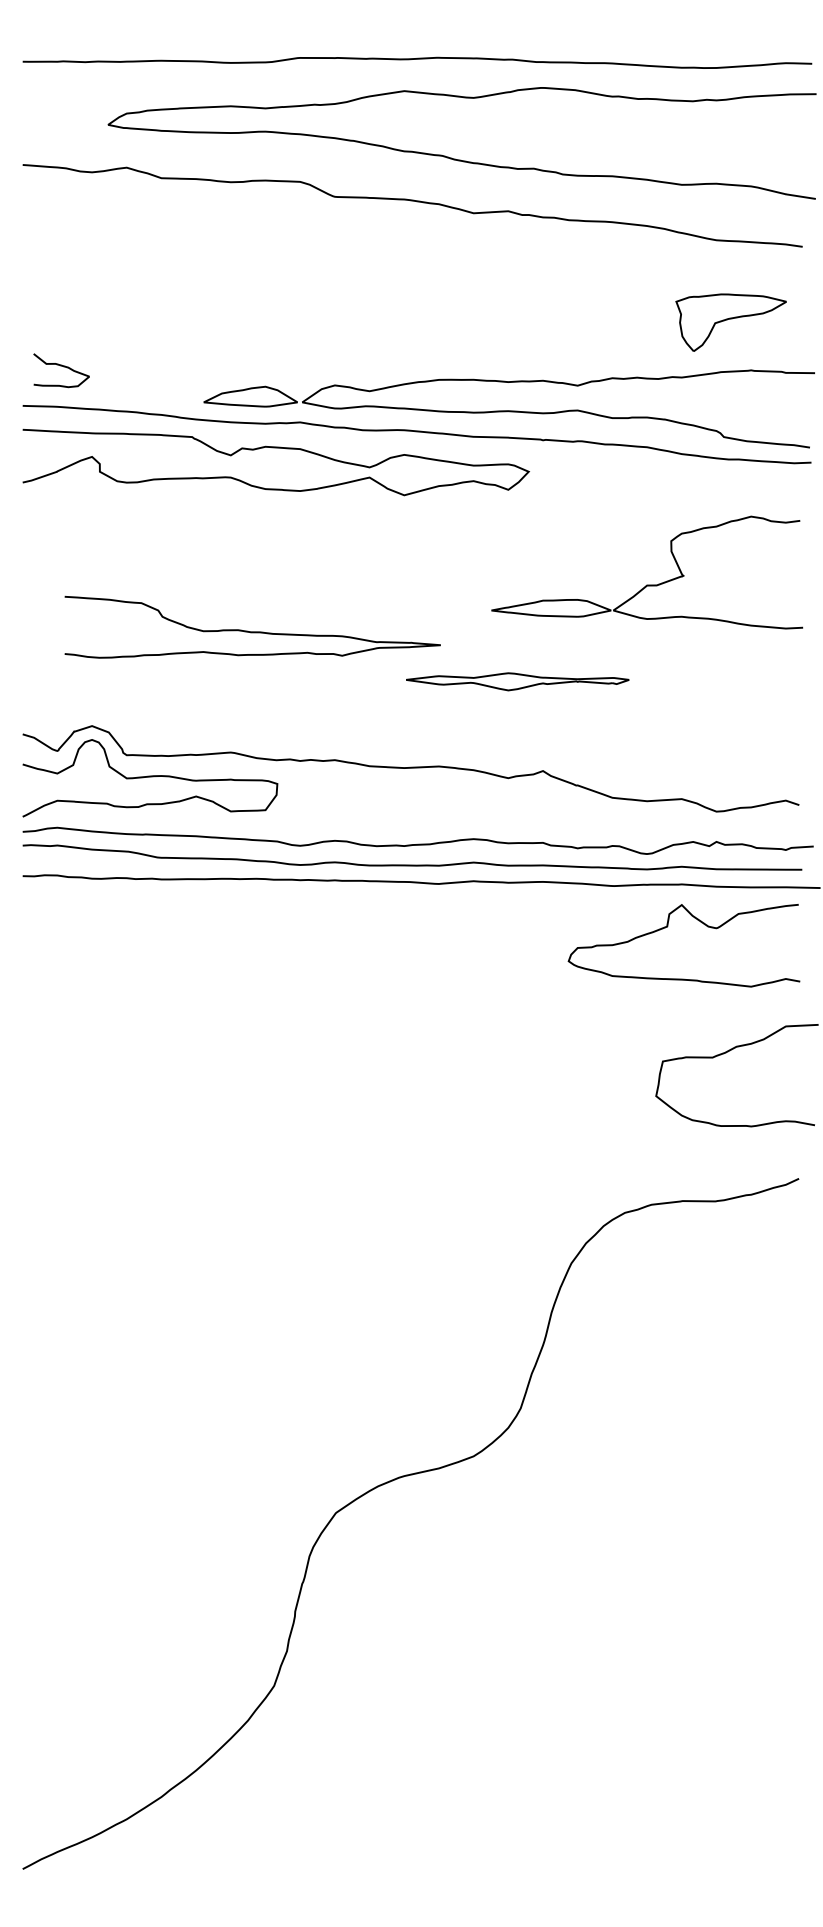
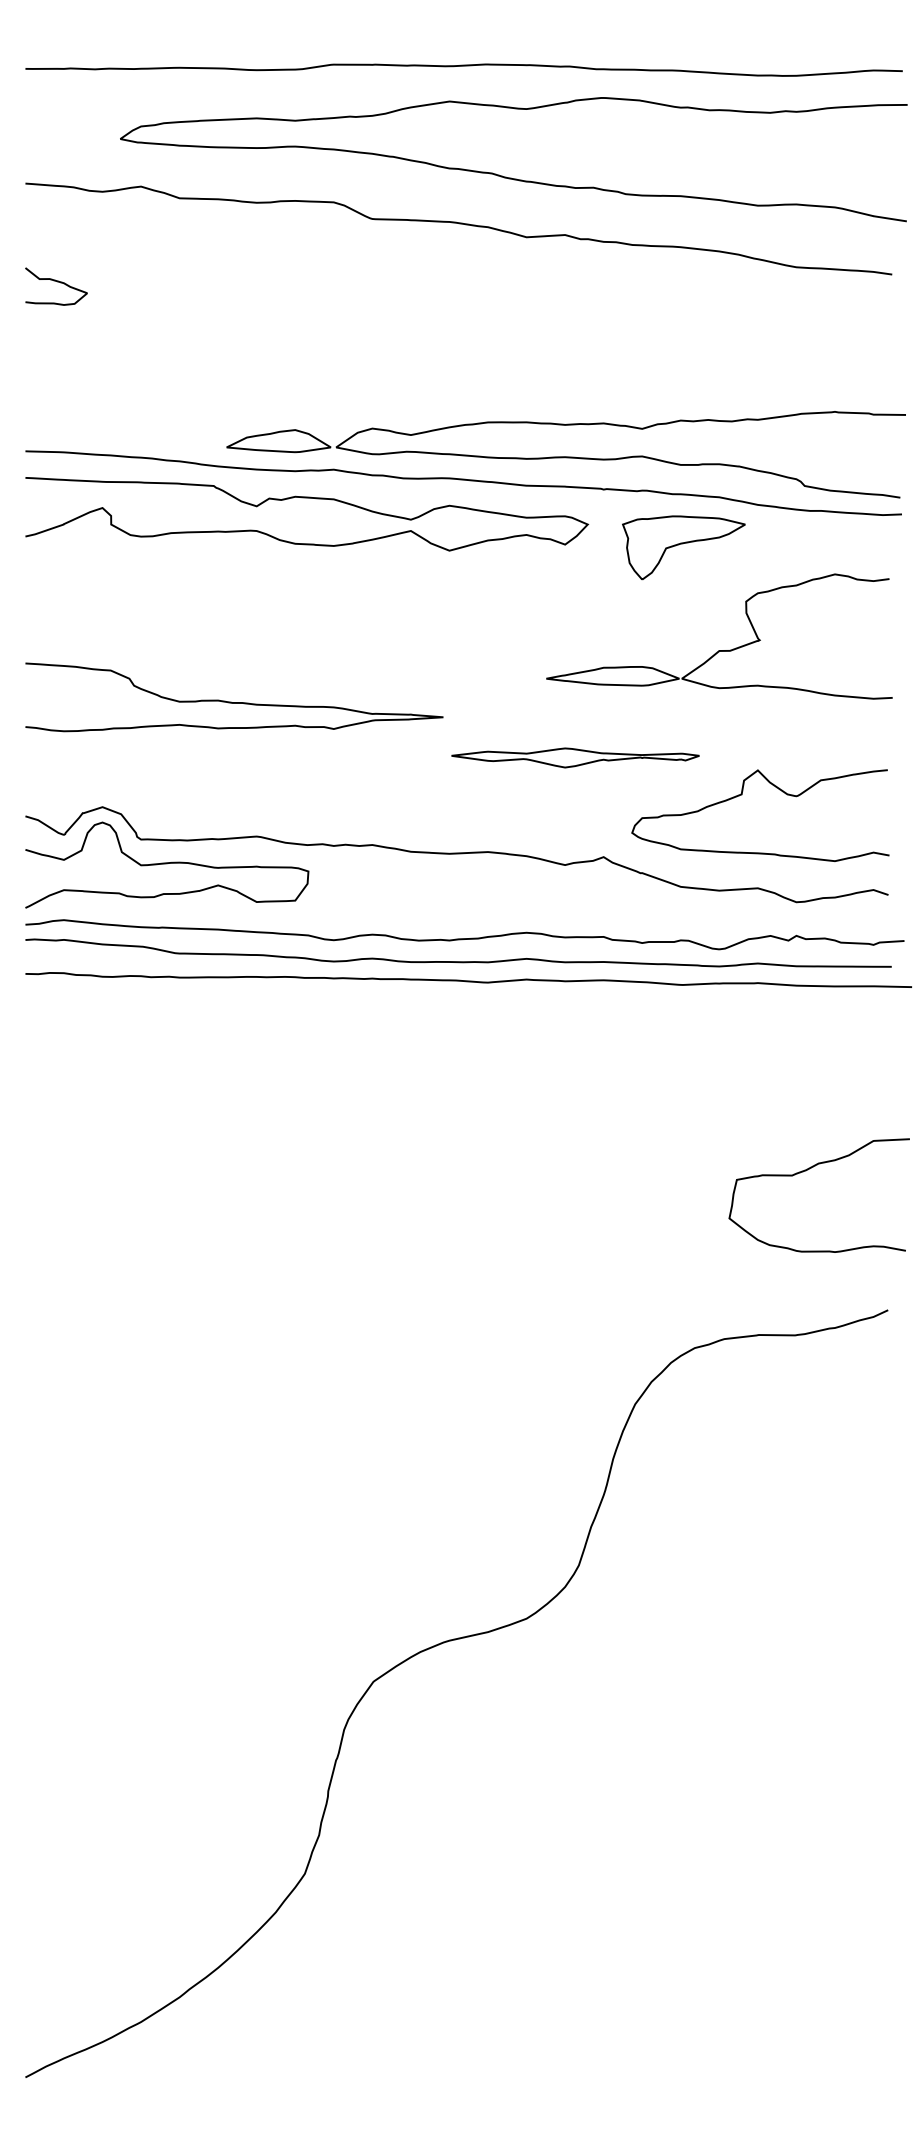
part: (730, 322) -> (683, 547), moved
curve: (63, 367) -> (58, 283), moved
curve: (252, 631) -> (234, 702), moved
curve: (667, 927) -> (741, 795), moved

